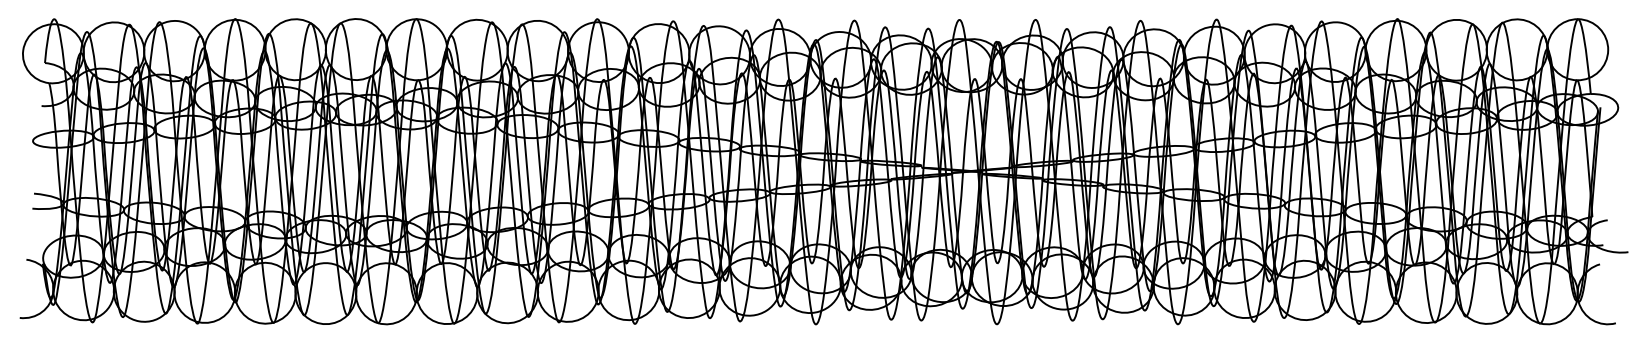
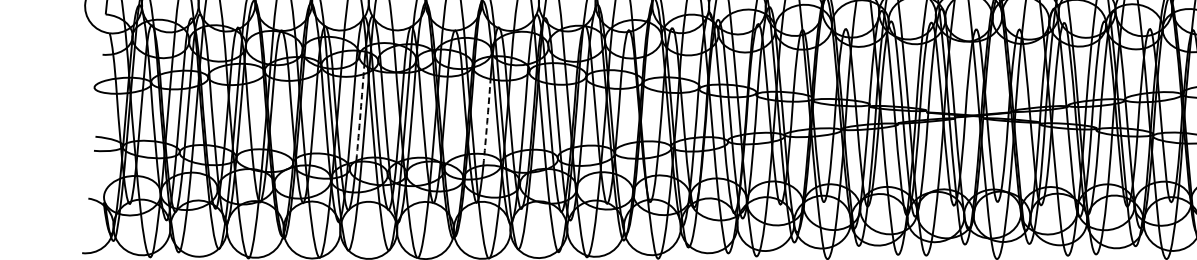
arc: (317, 168) -> (360, 113), solid -> dashed
arc: (452, 179) -> (487, 123), solid -> dashed

